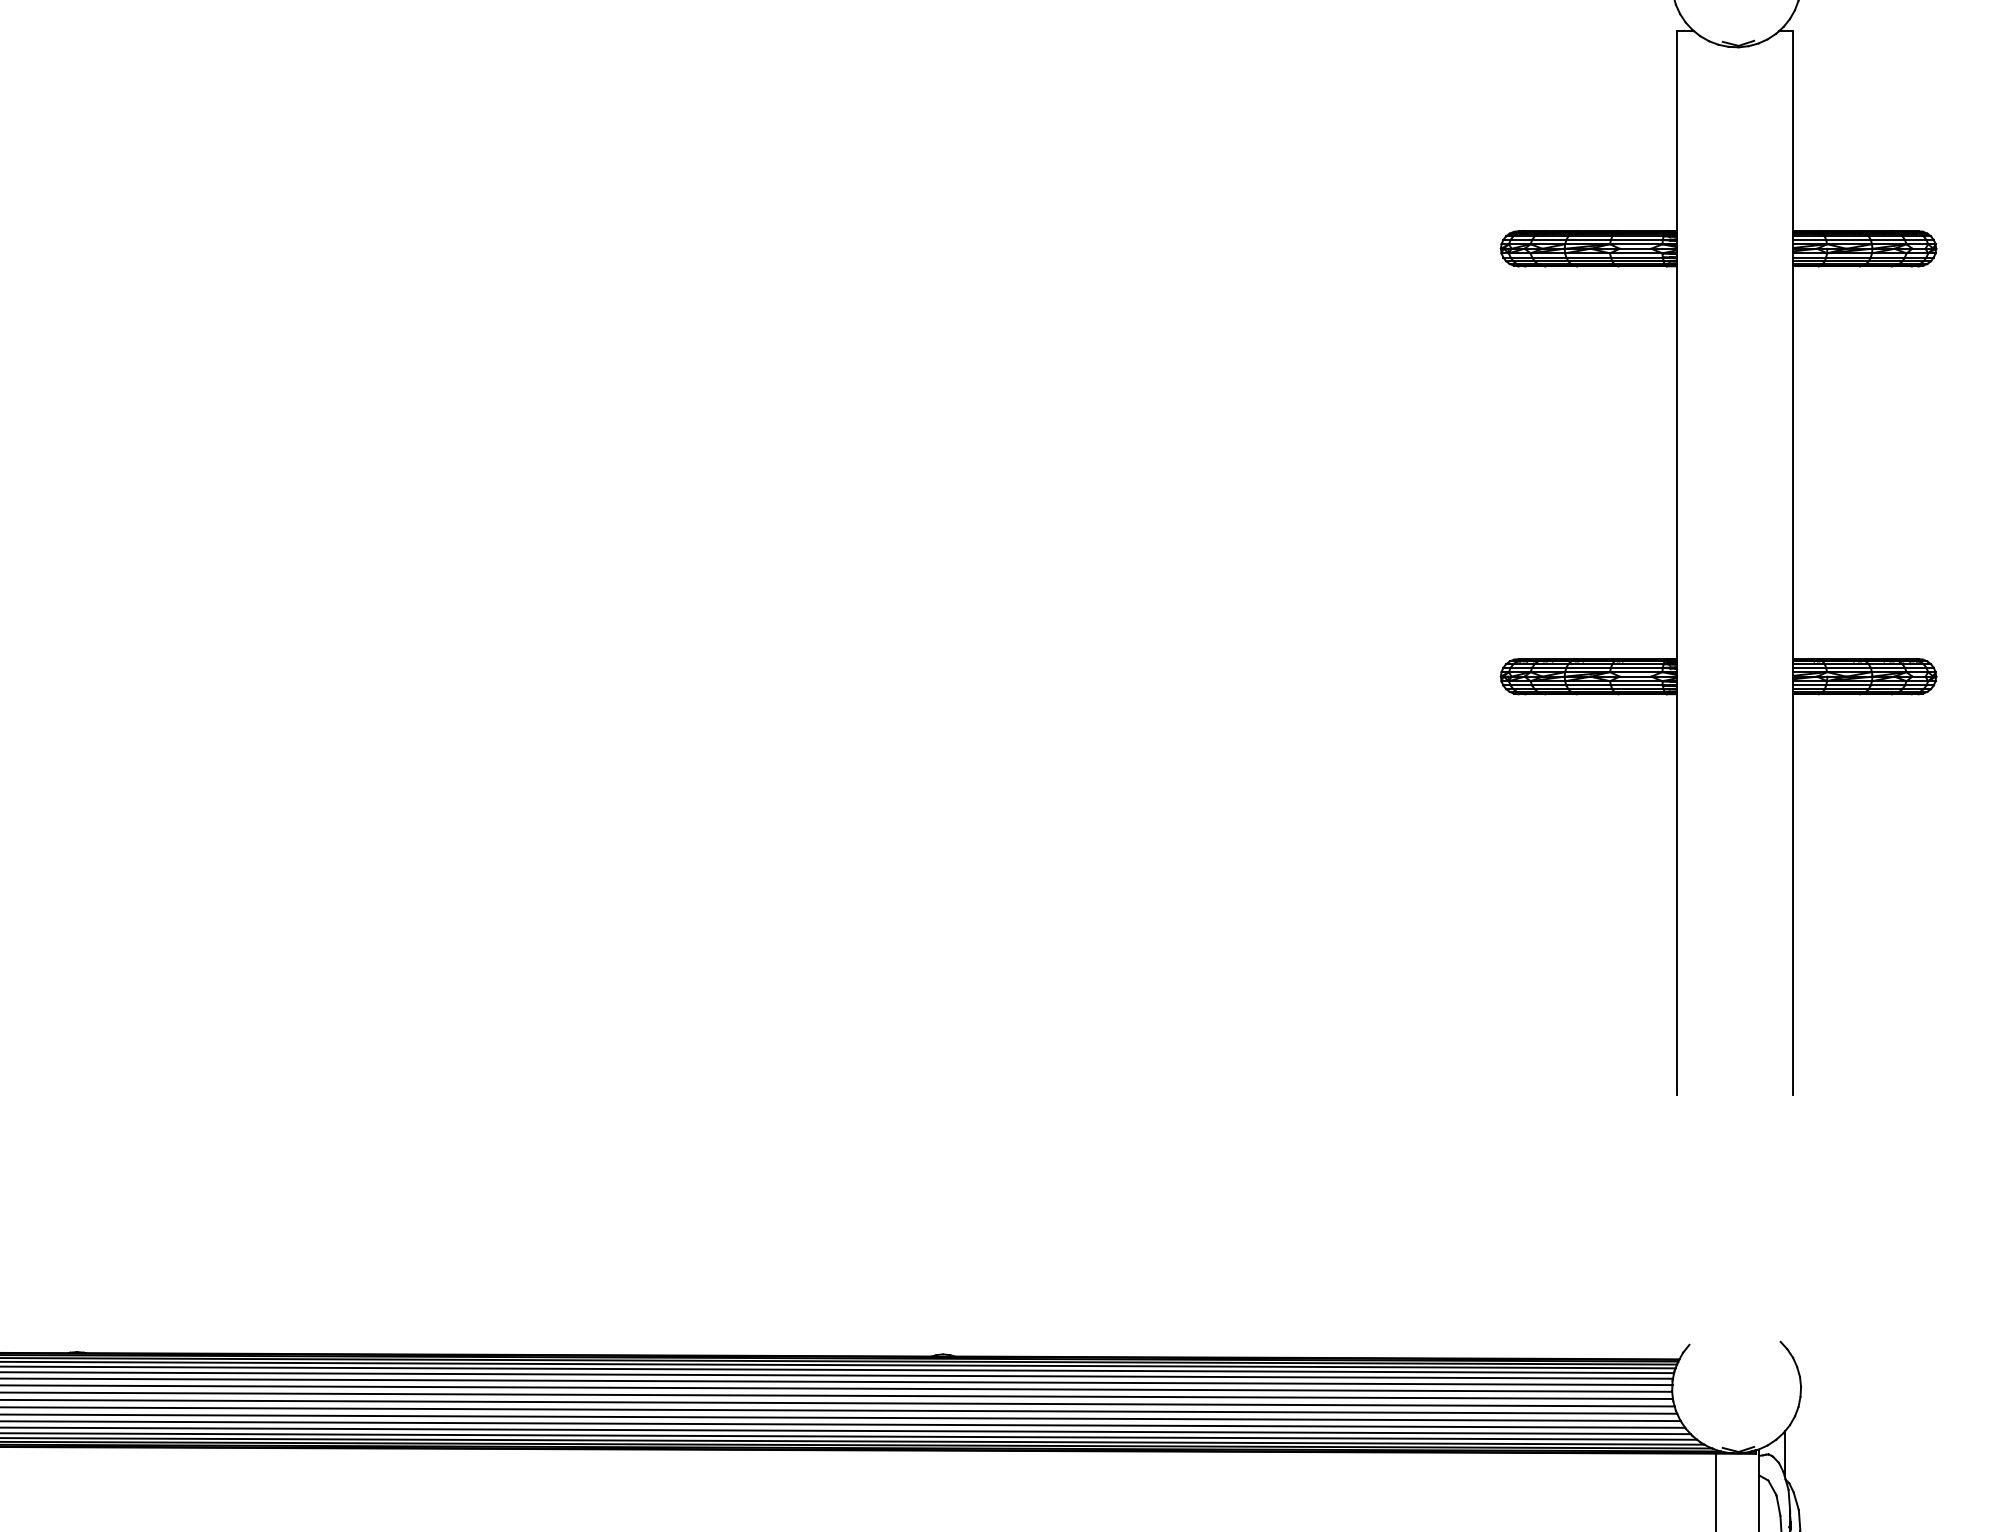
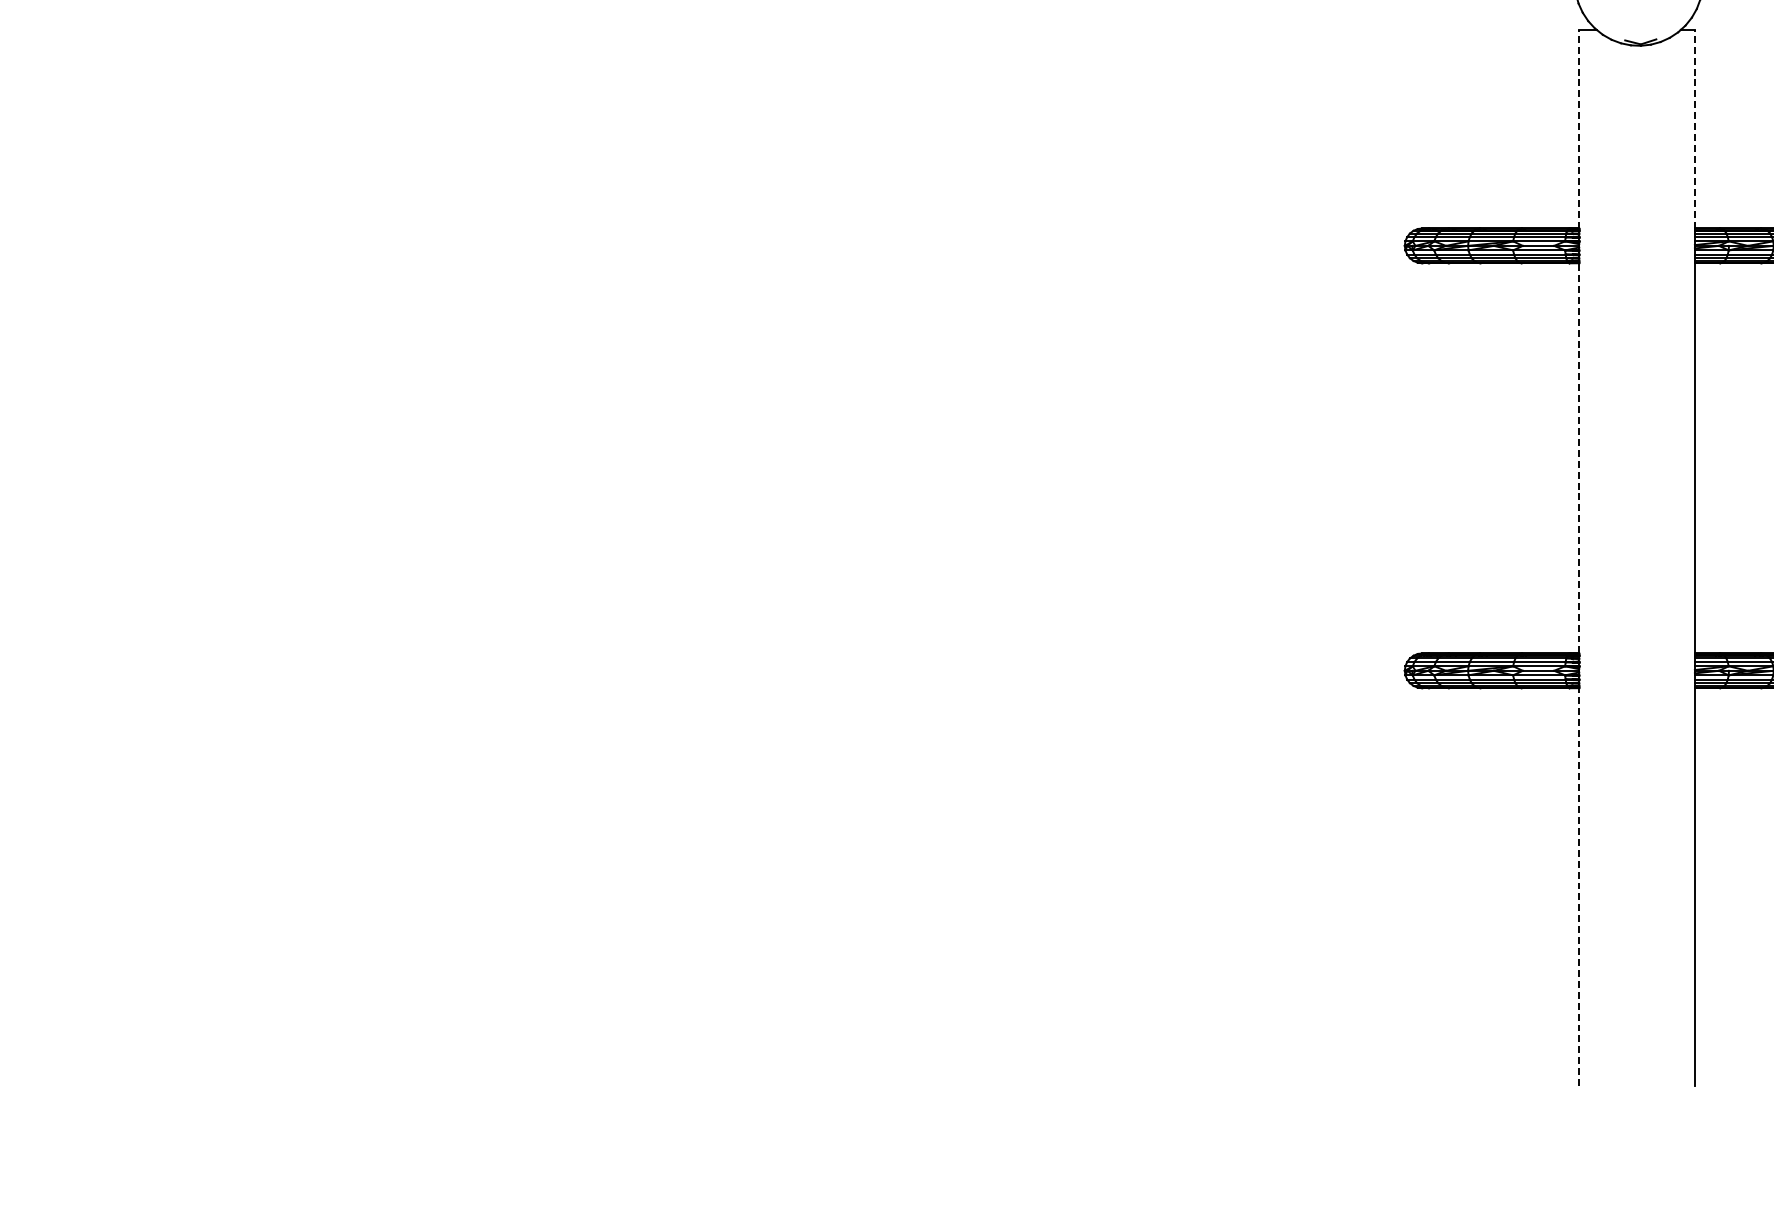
line: (1676, 131) -> (1579, 129), solid -> dashed
line: (1793, 131) -> (1695, 129), solid -> dashed
line: (1676, 462) -> (1579, 458), solid -> dashed
line: (1676, 894) -> (1579, 887), solid -> dashed

